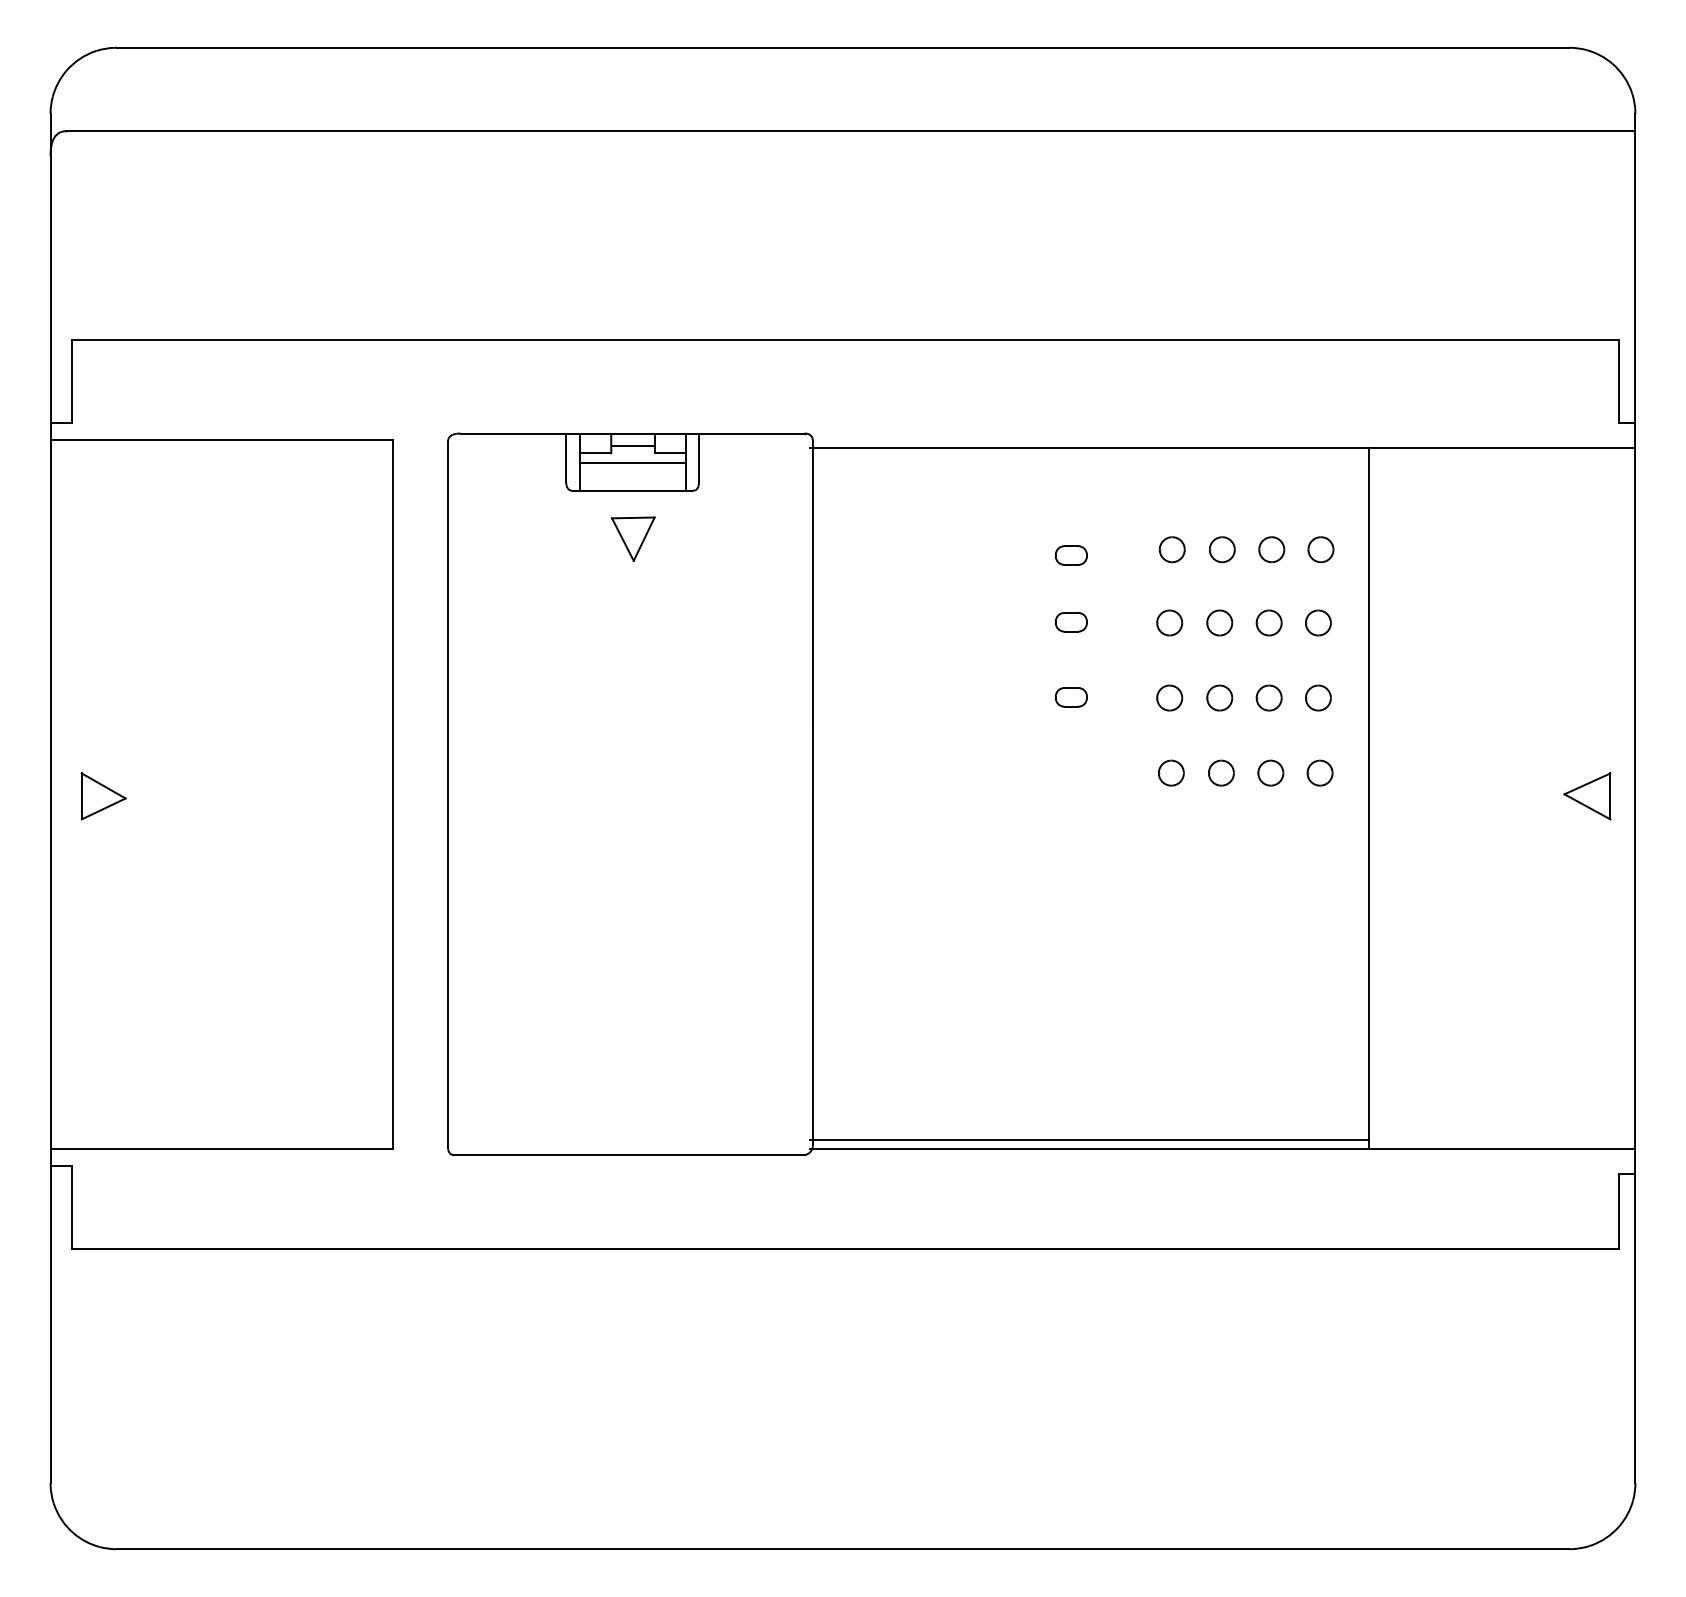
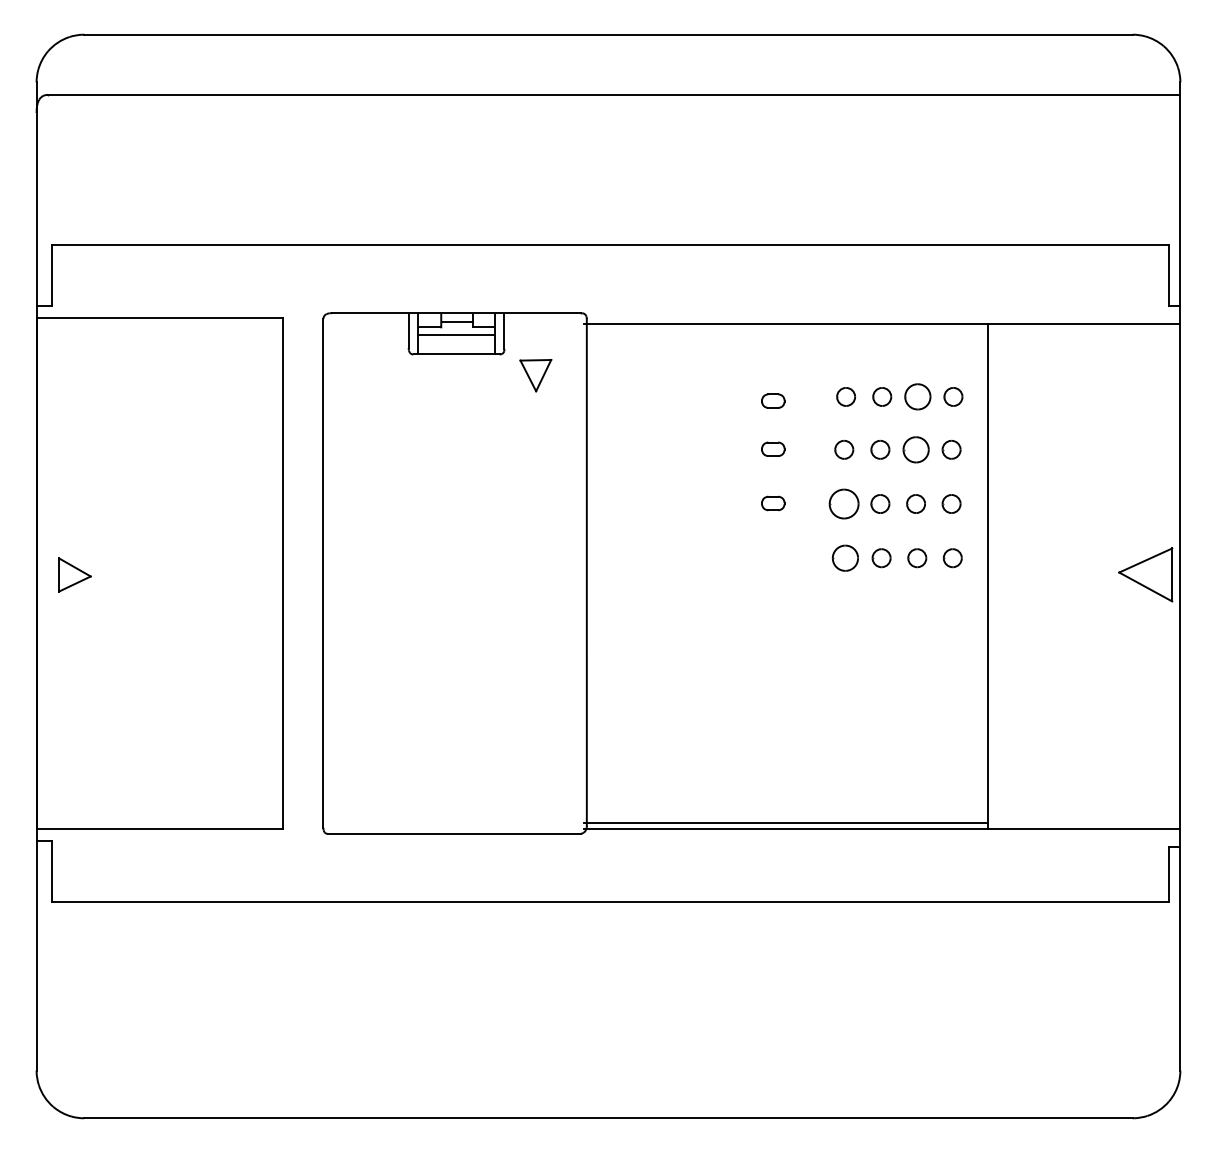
part: (633, 538) -> (535, 375), moved
part: (1271, 549) -> (917, 396), size x1.4
part: (1268, 622) -> (915, 449), size x1.4
part: (1169, 697) -> (844, 503), size x1.6
part: (1171, 772) -> (845, 557), size x1.4
part: (1587, 796) -> (1145, 575), size x1.6

